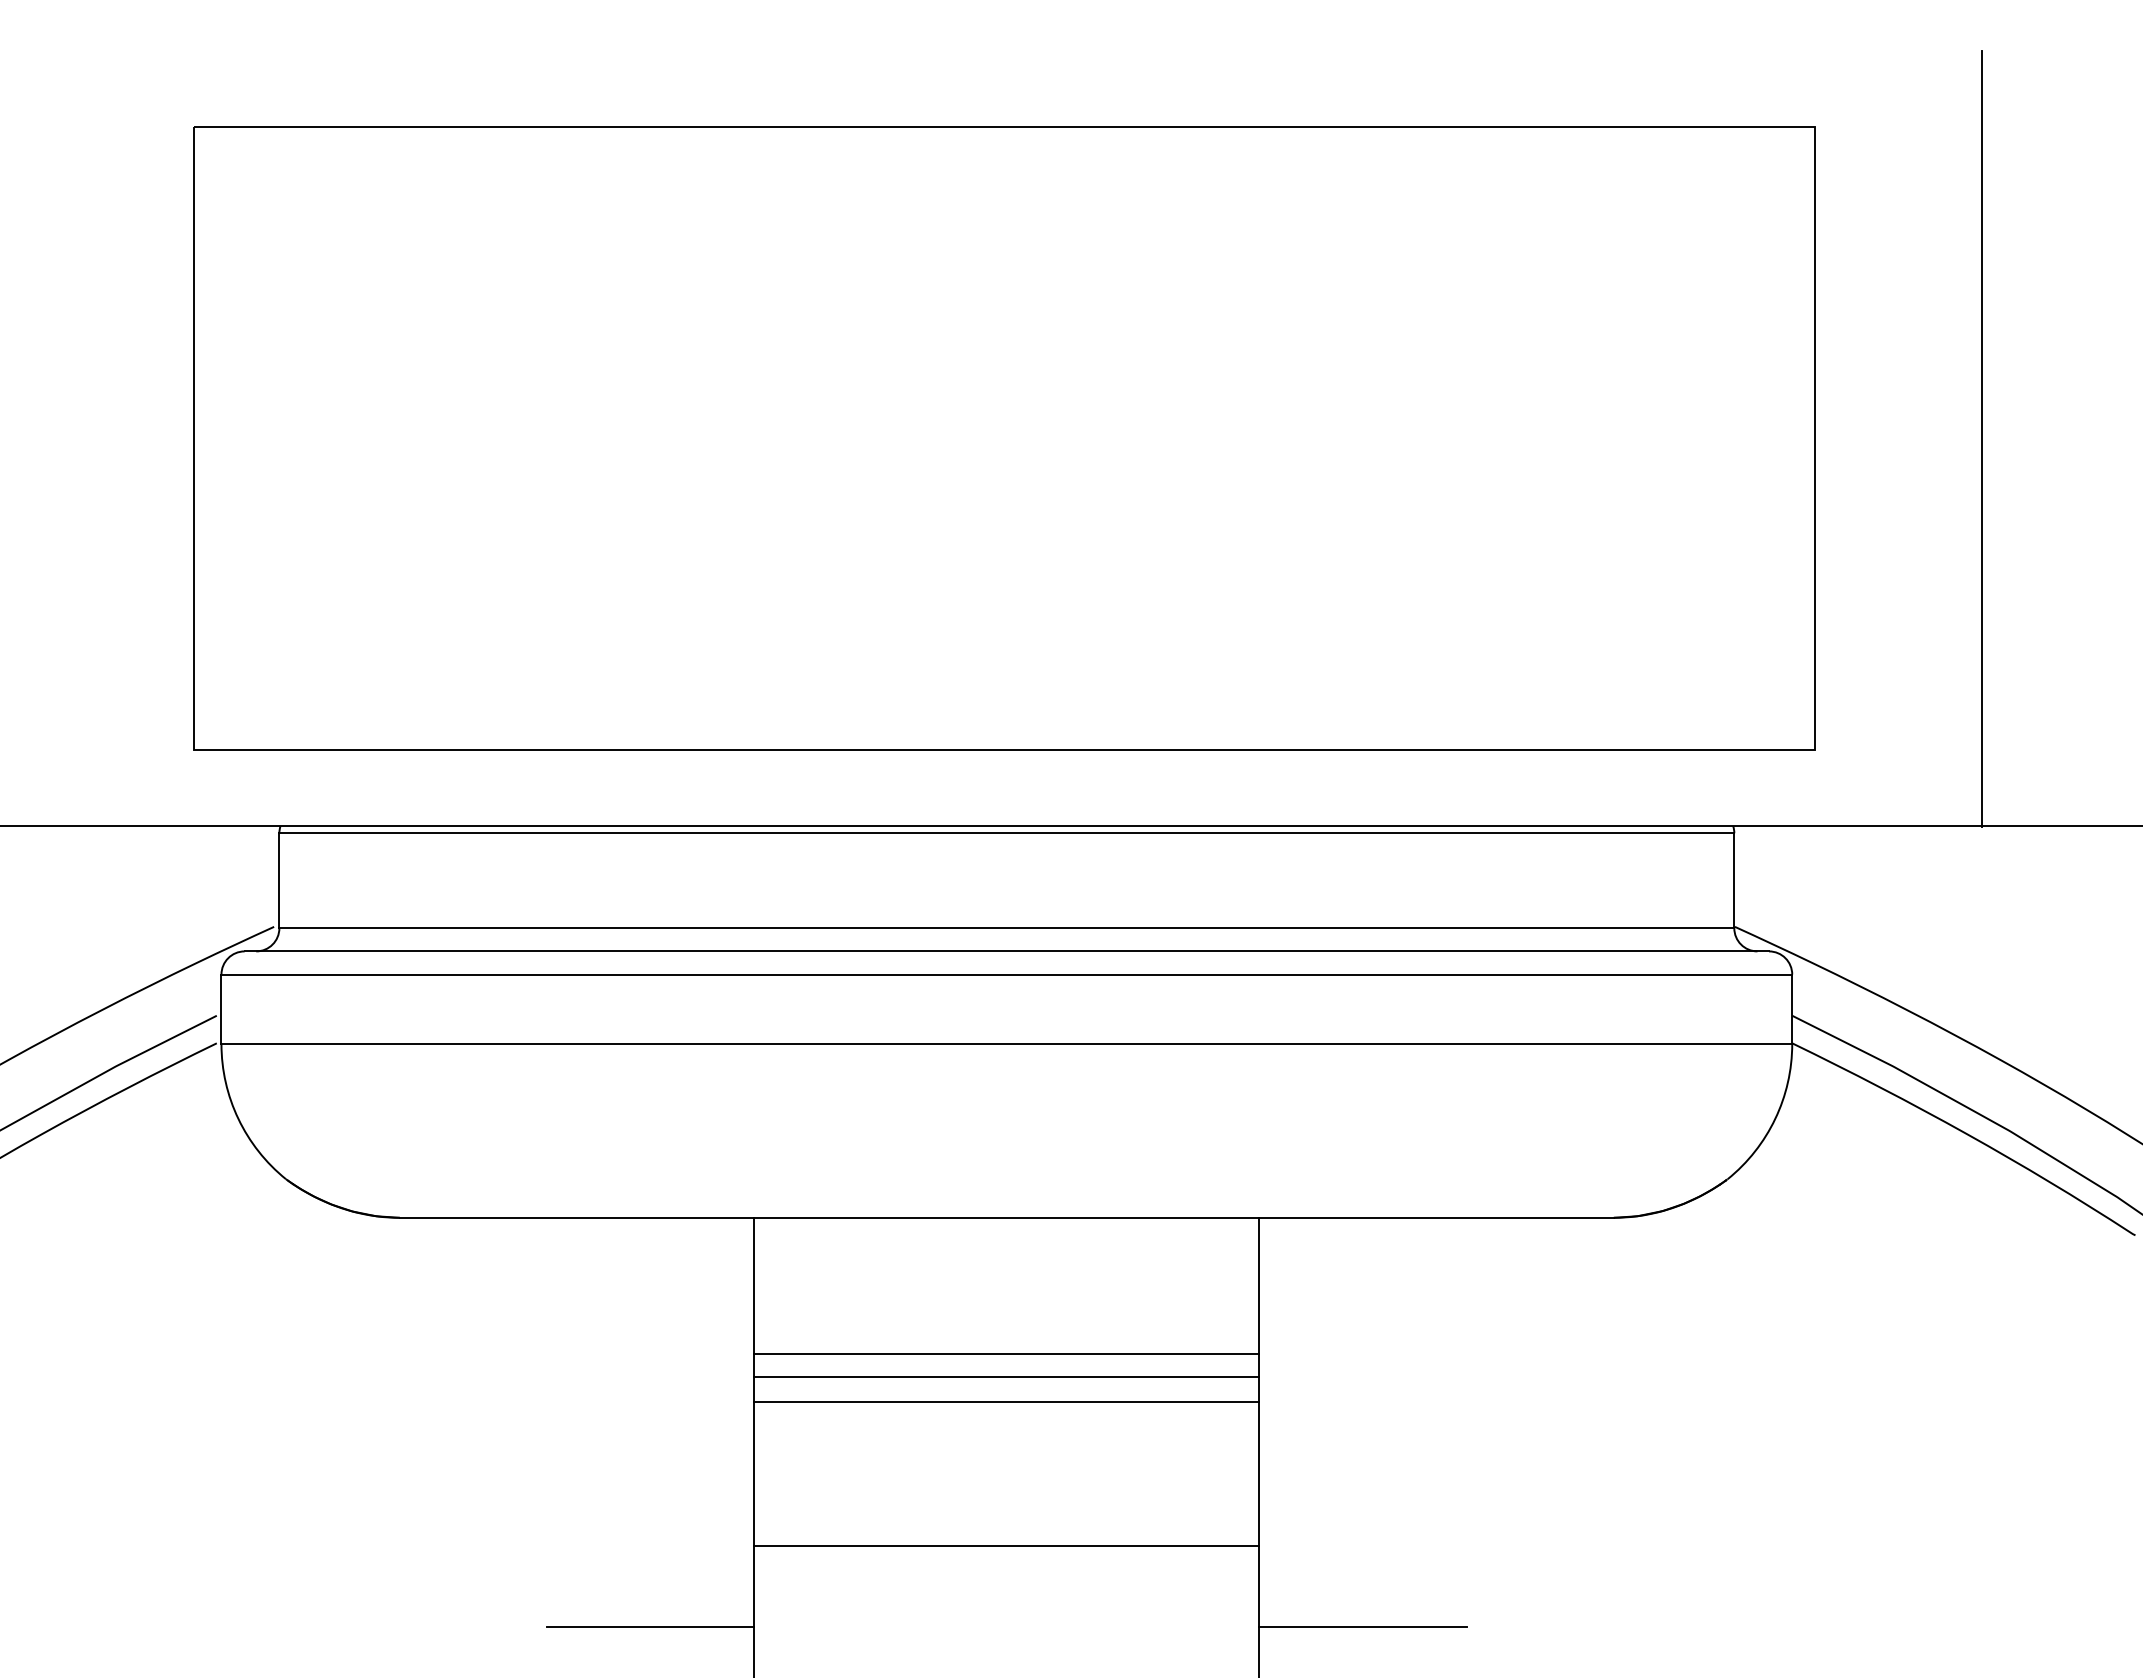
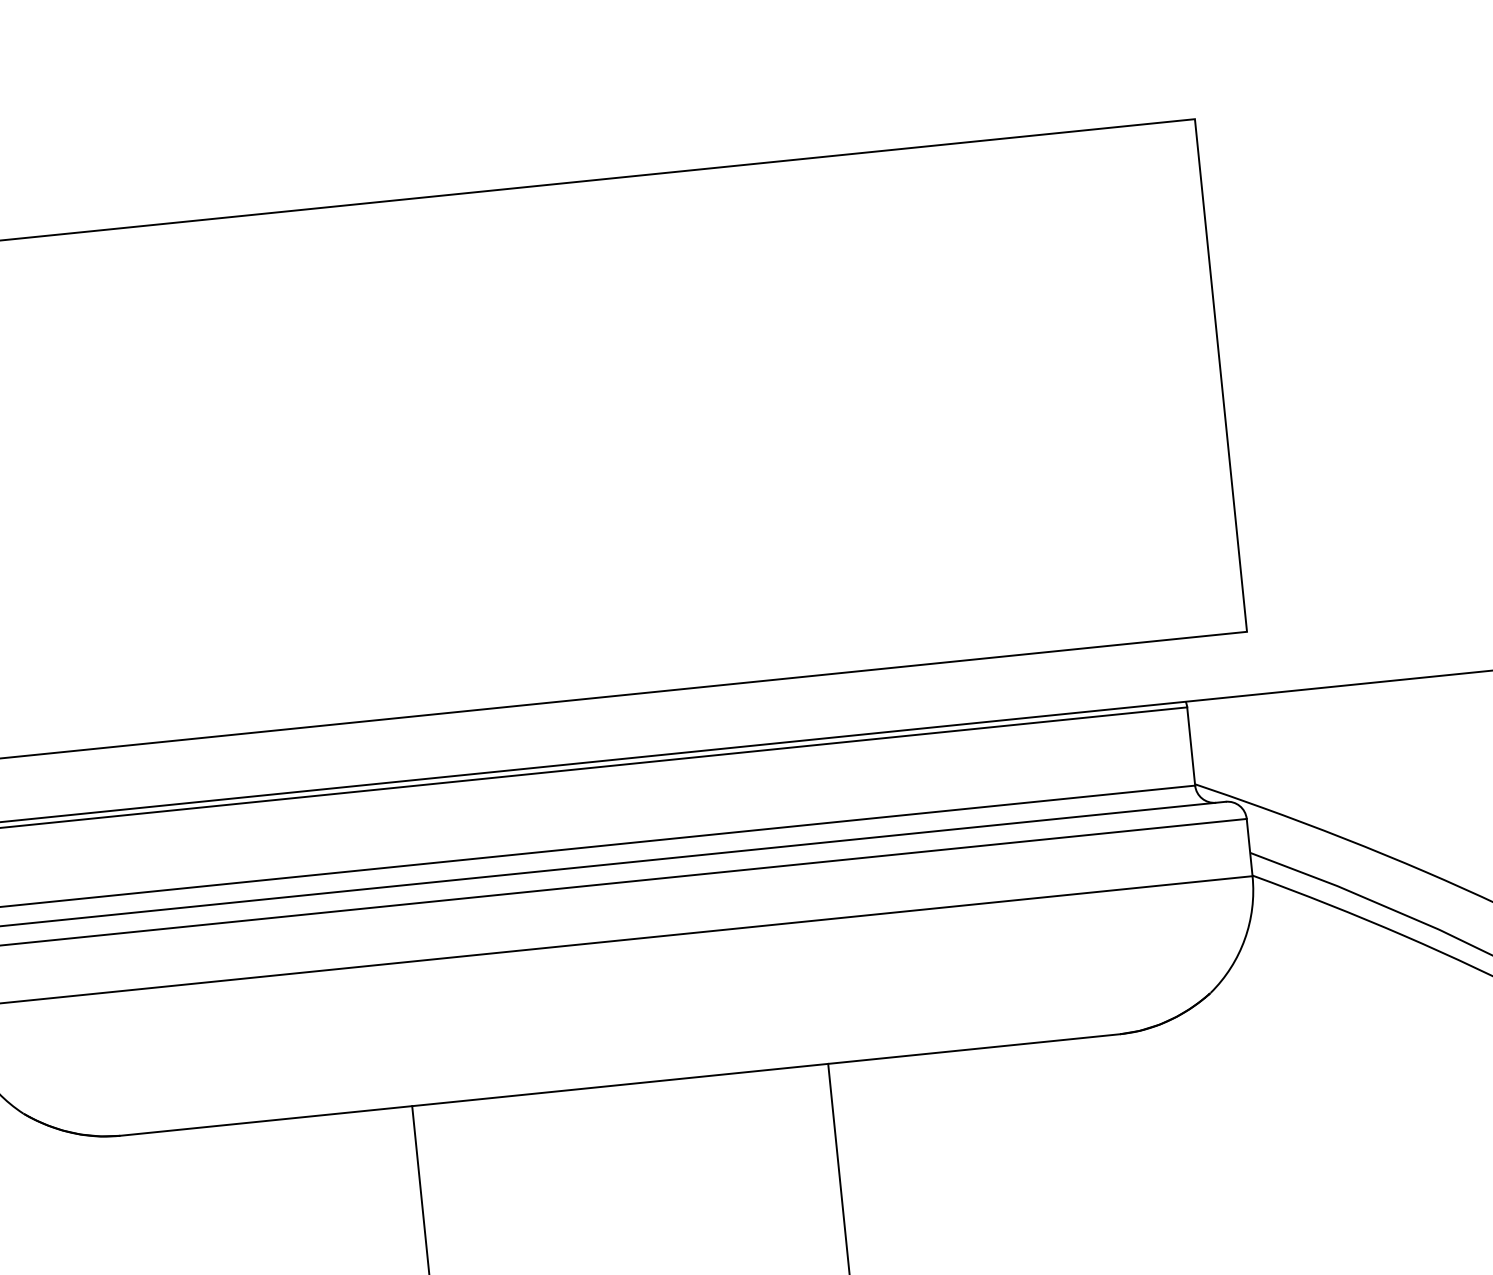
line: (1982, 438) -> (1358, 361), removed
line: (1006, 1354) -> (631, 1197), removed
line: (1006, 1376) -> (633, 1215), removed
line: (1006, 1402) -> (635, 1237), removed

